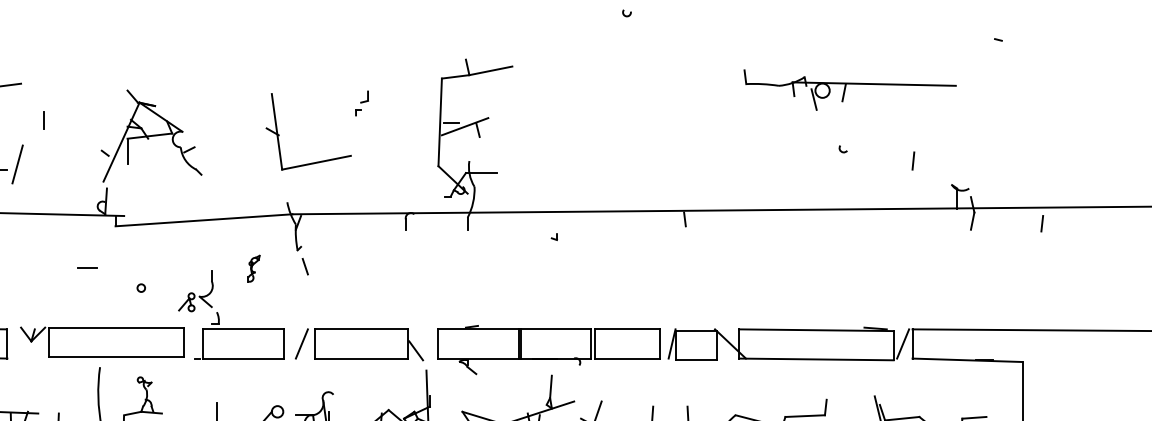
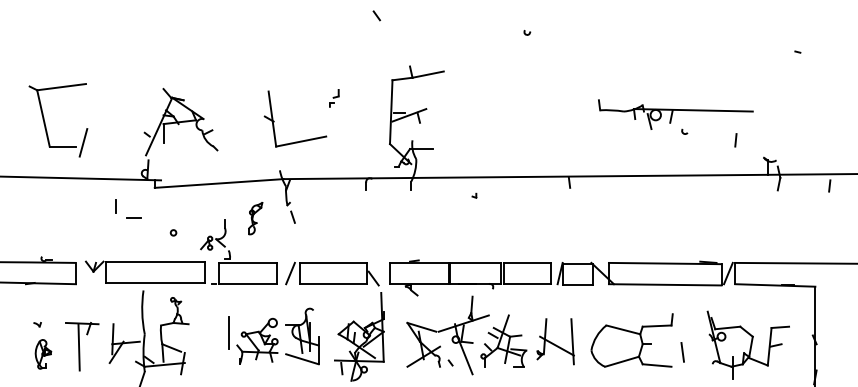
part: (849, 89) -> (675, 114), moved
line: (43, 120) -> (115, 206), moved
part: (253, 268) -> (255, 218), size x1.67

